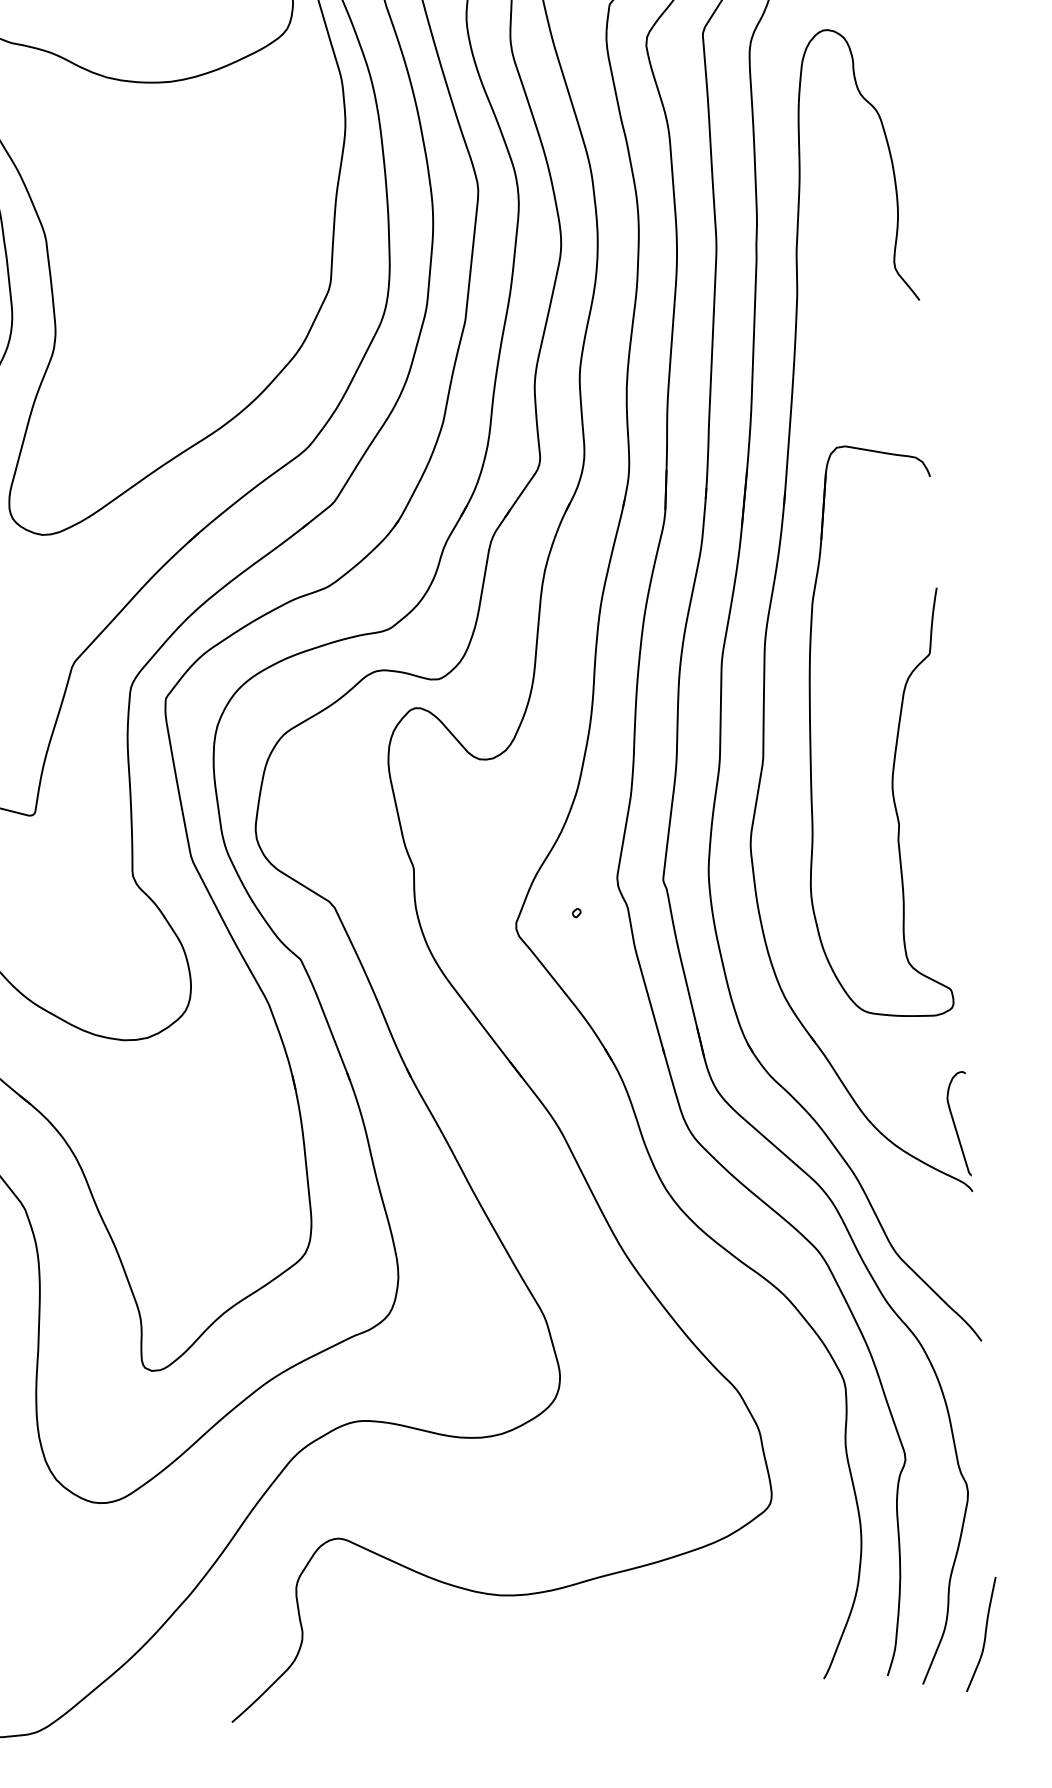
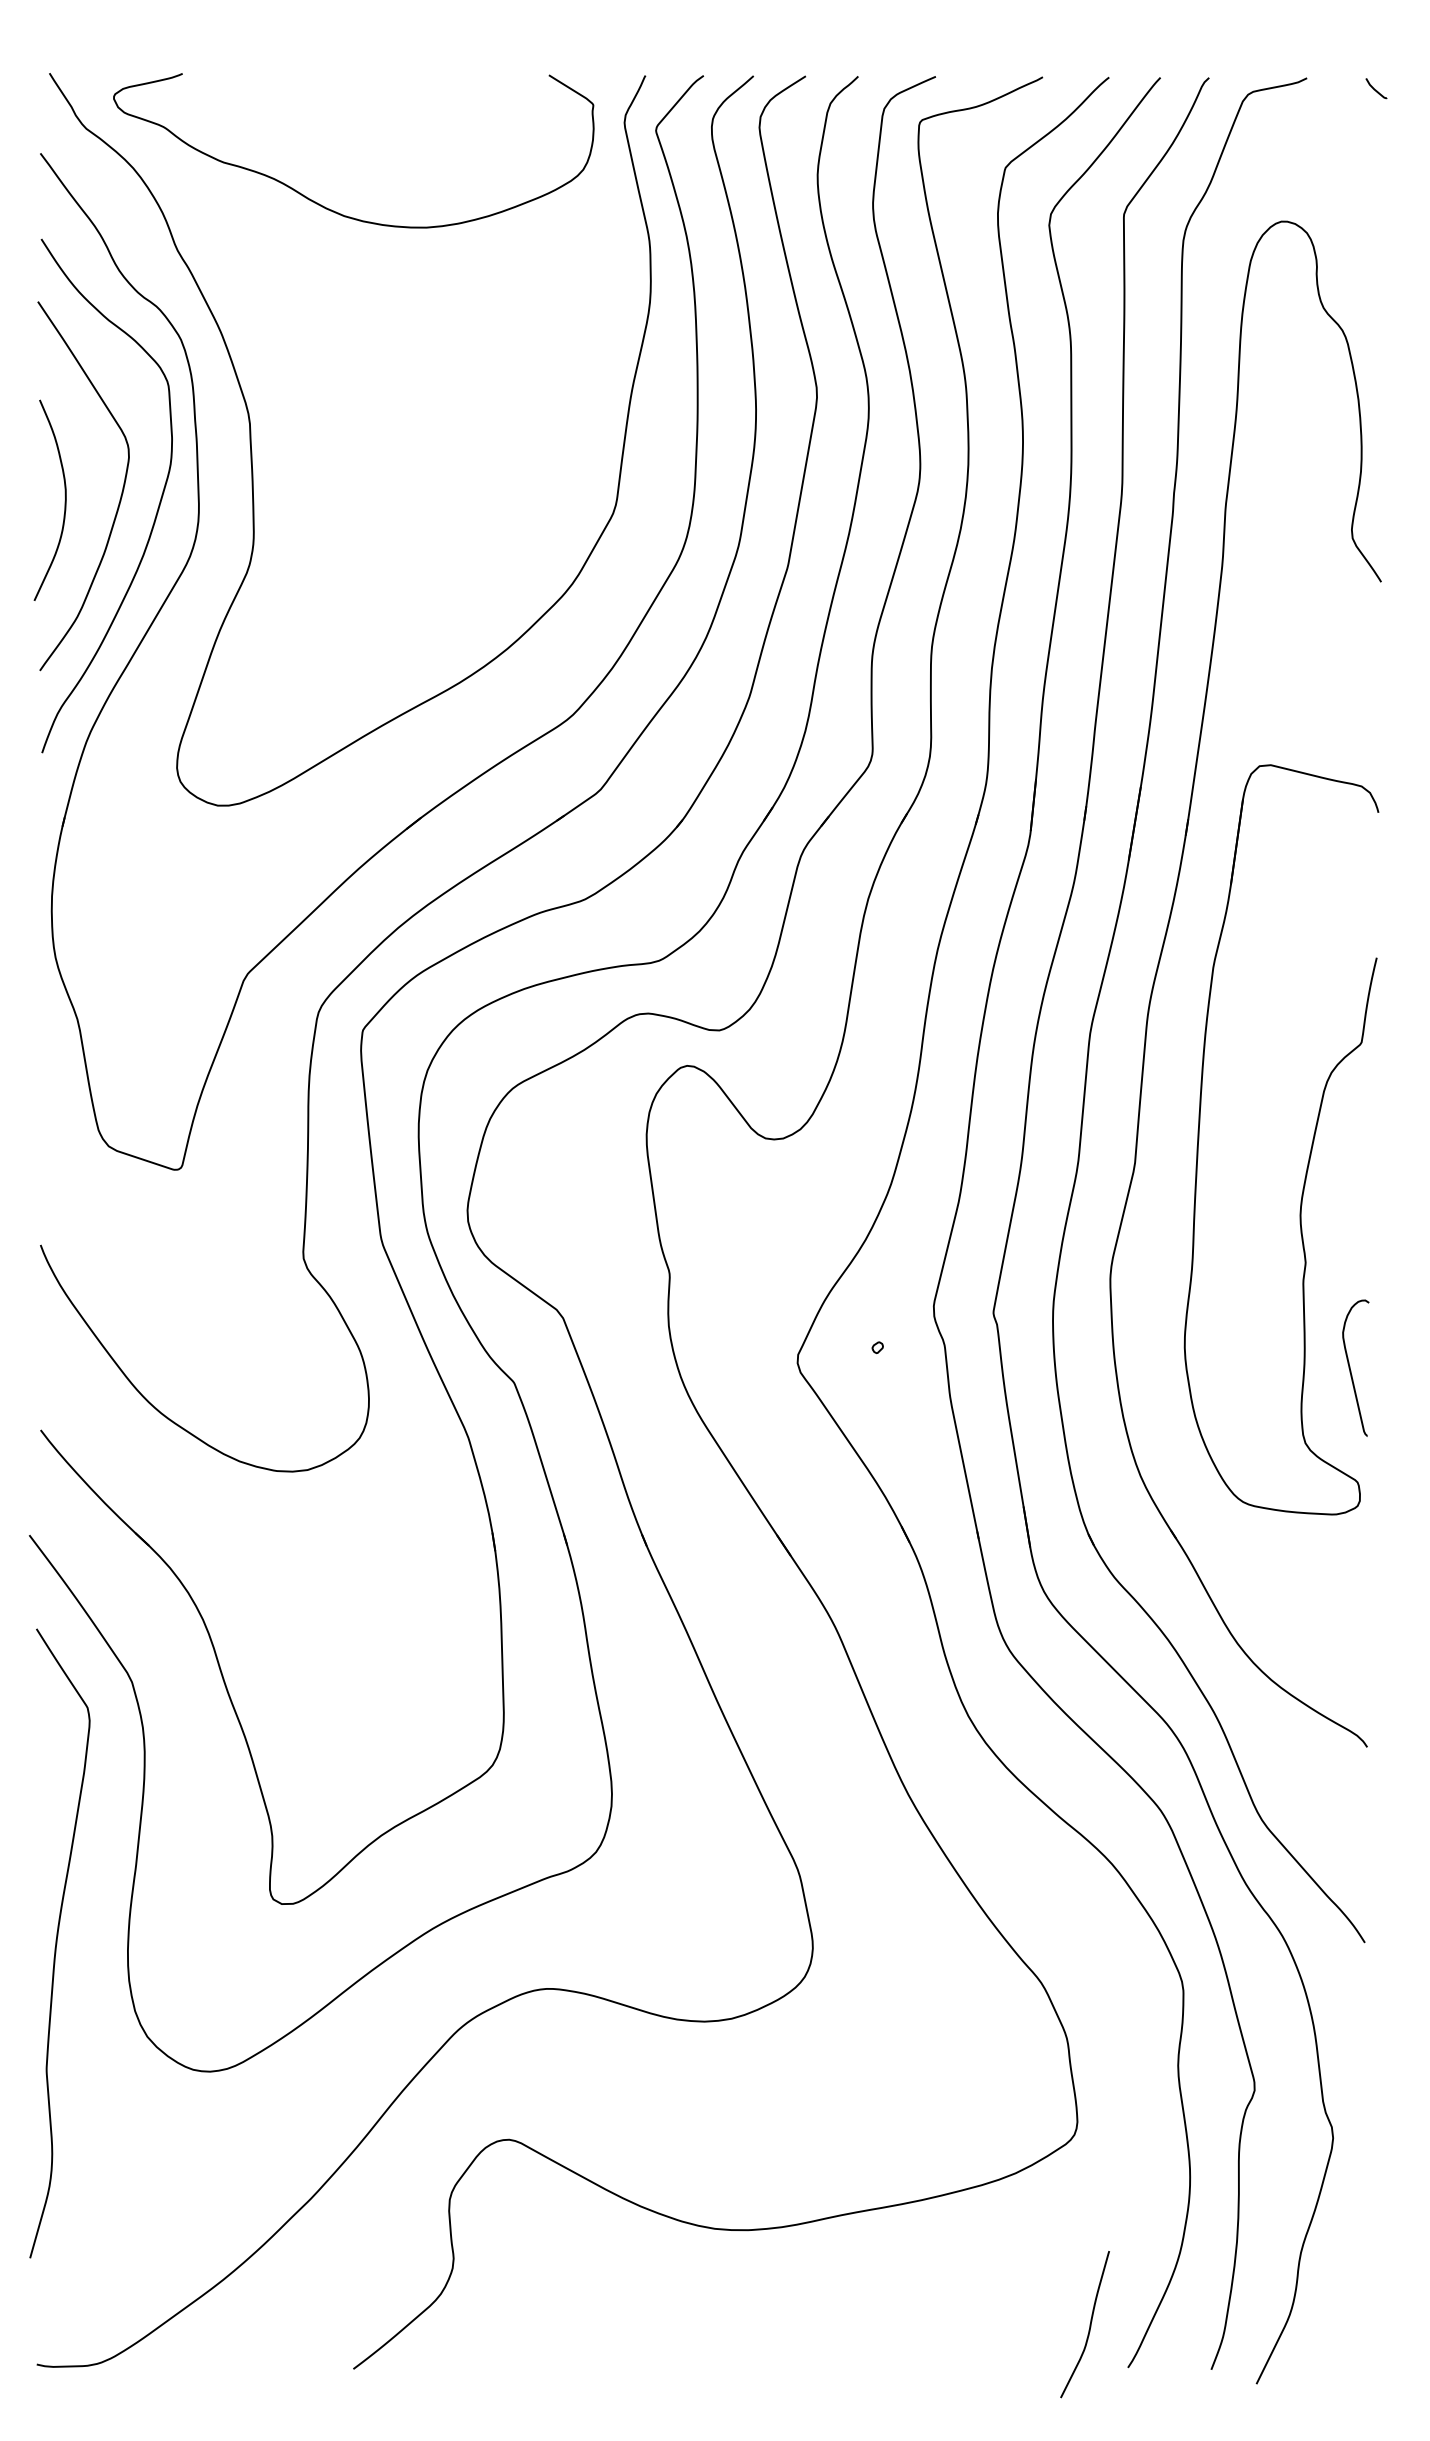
curve: (955, 1123) -> (1350, 1367), moved
curve: (984, 1634) -> (1089, 2324), moved

